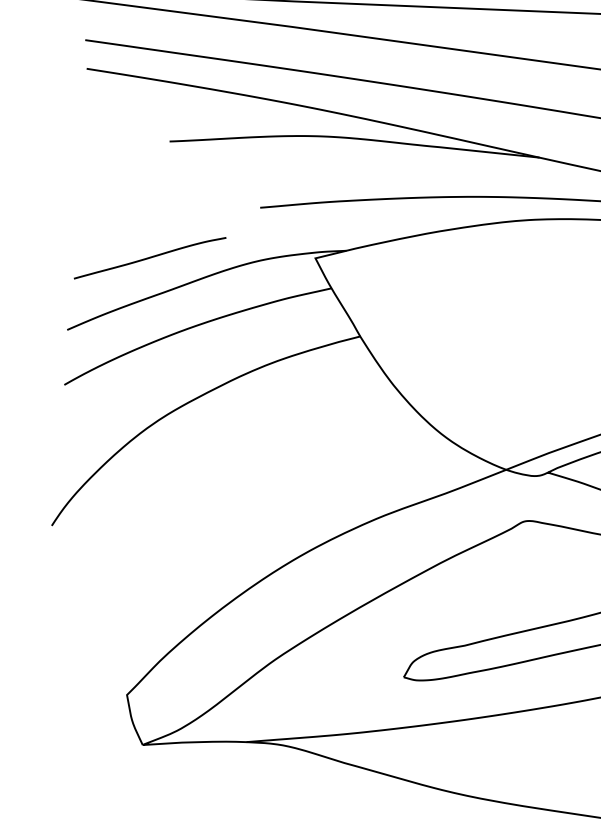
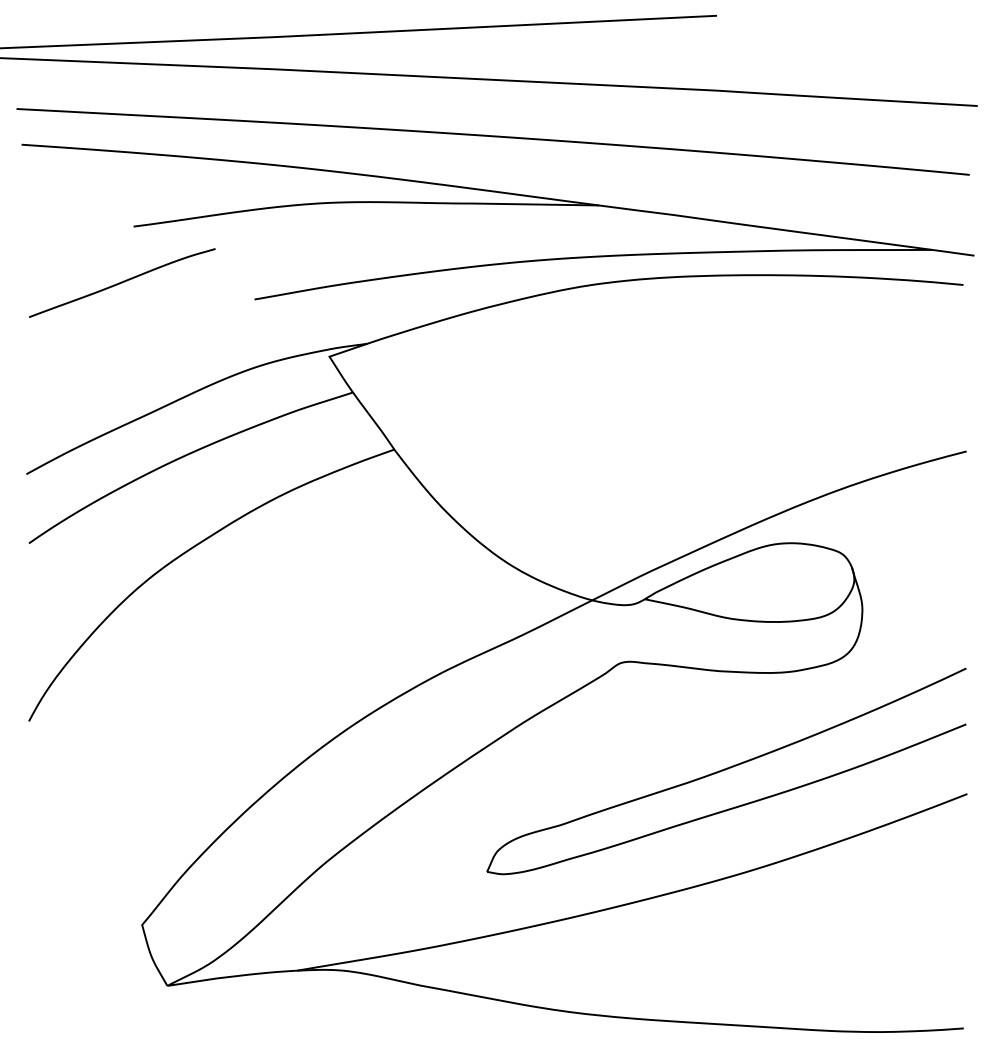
curve: (150, 257) -> (122, 282), moved

